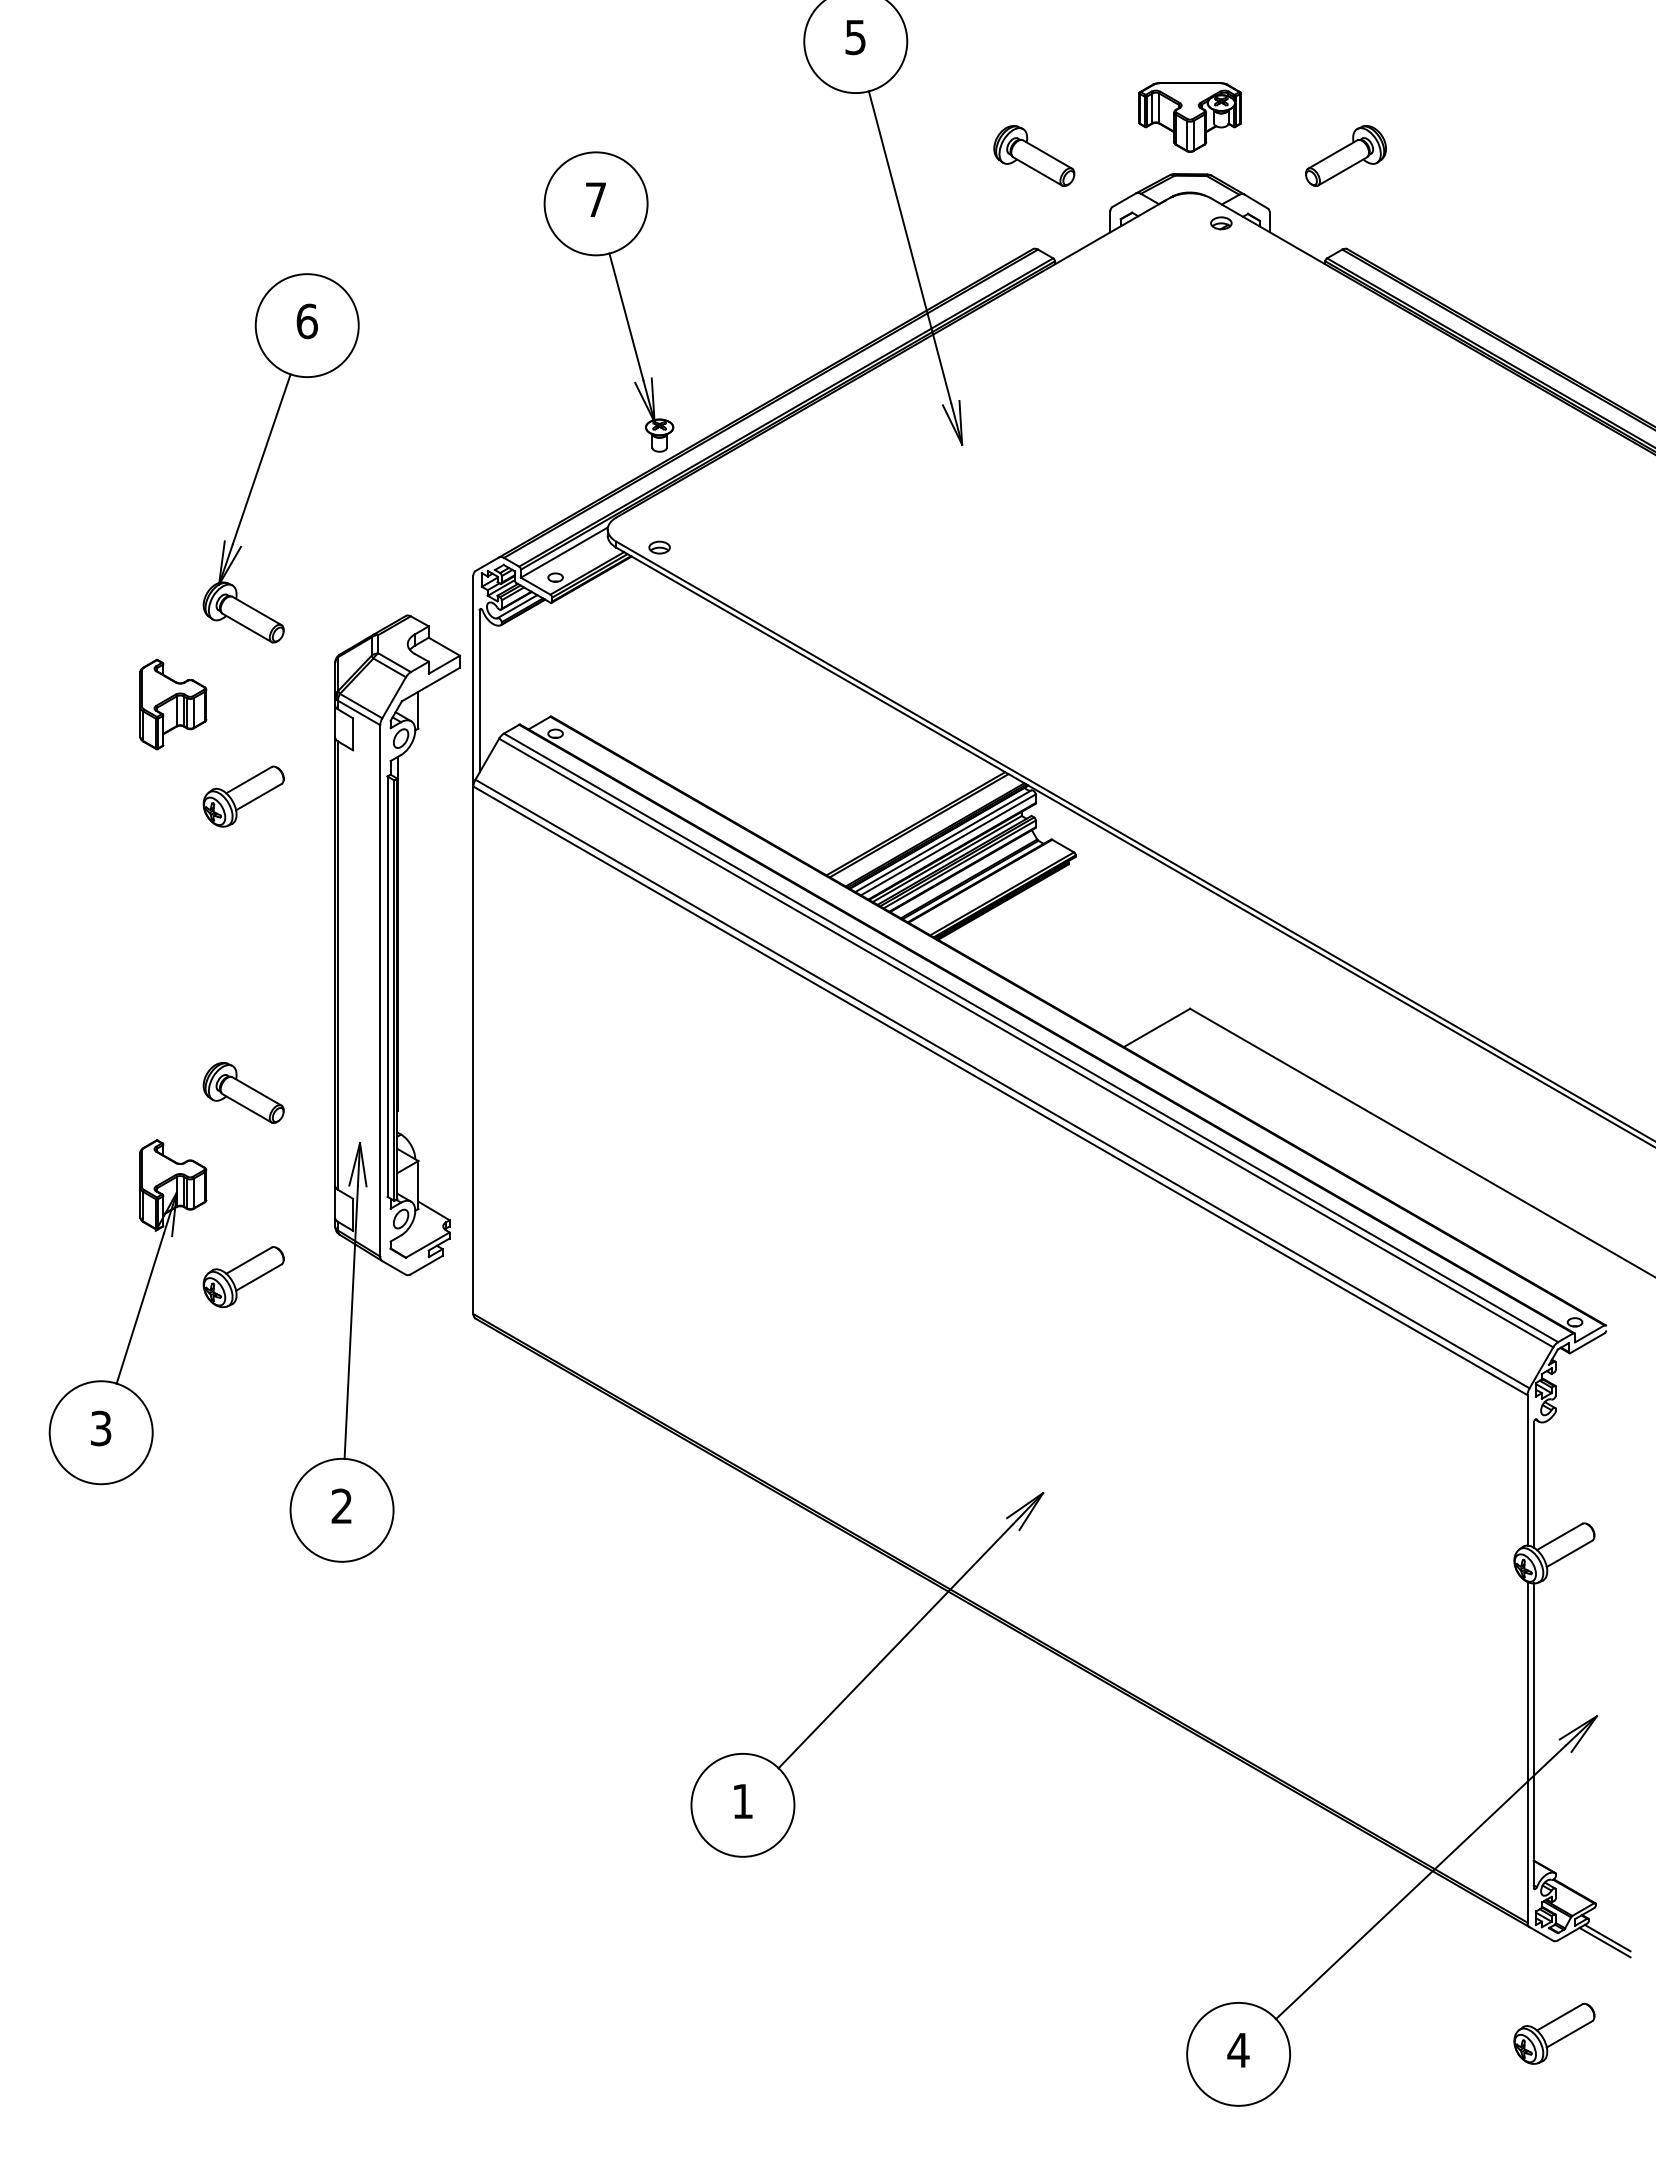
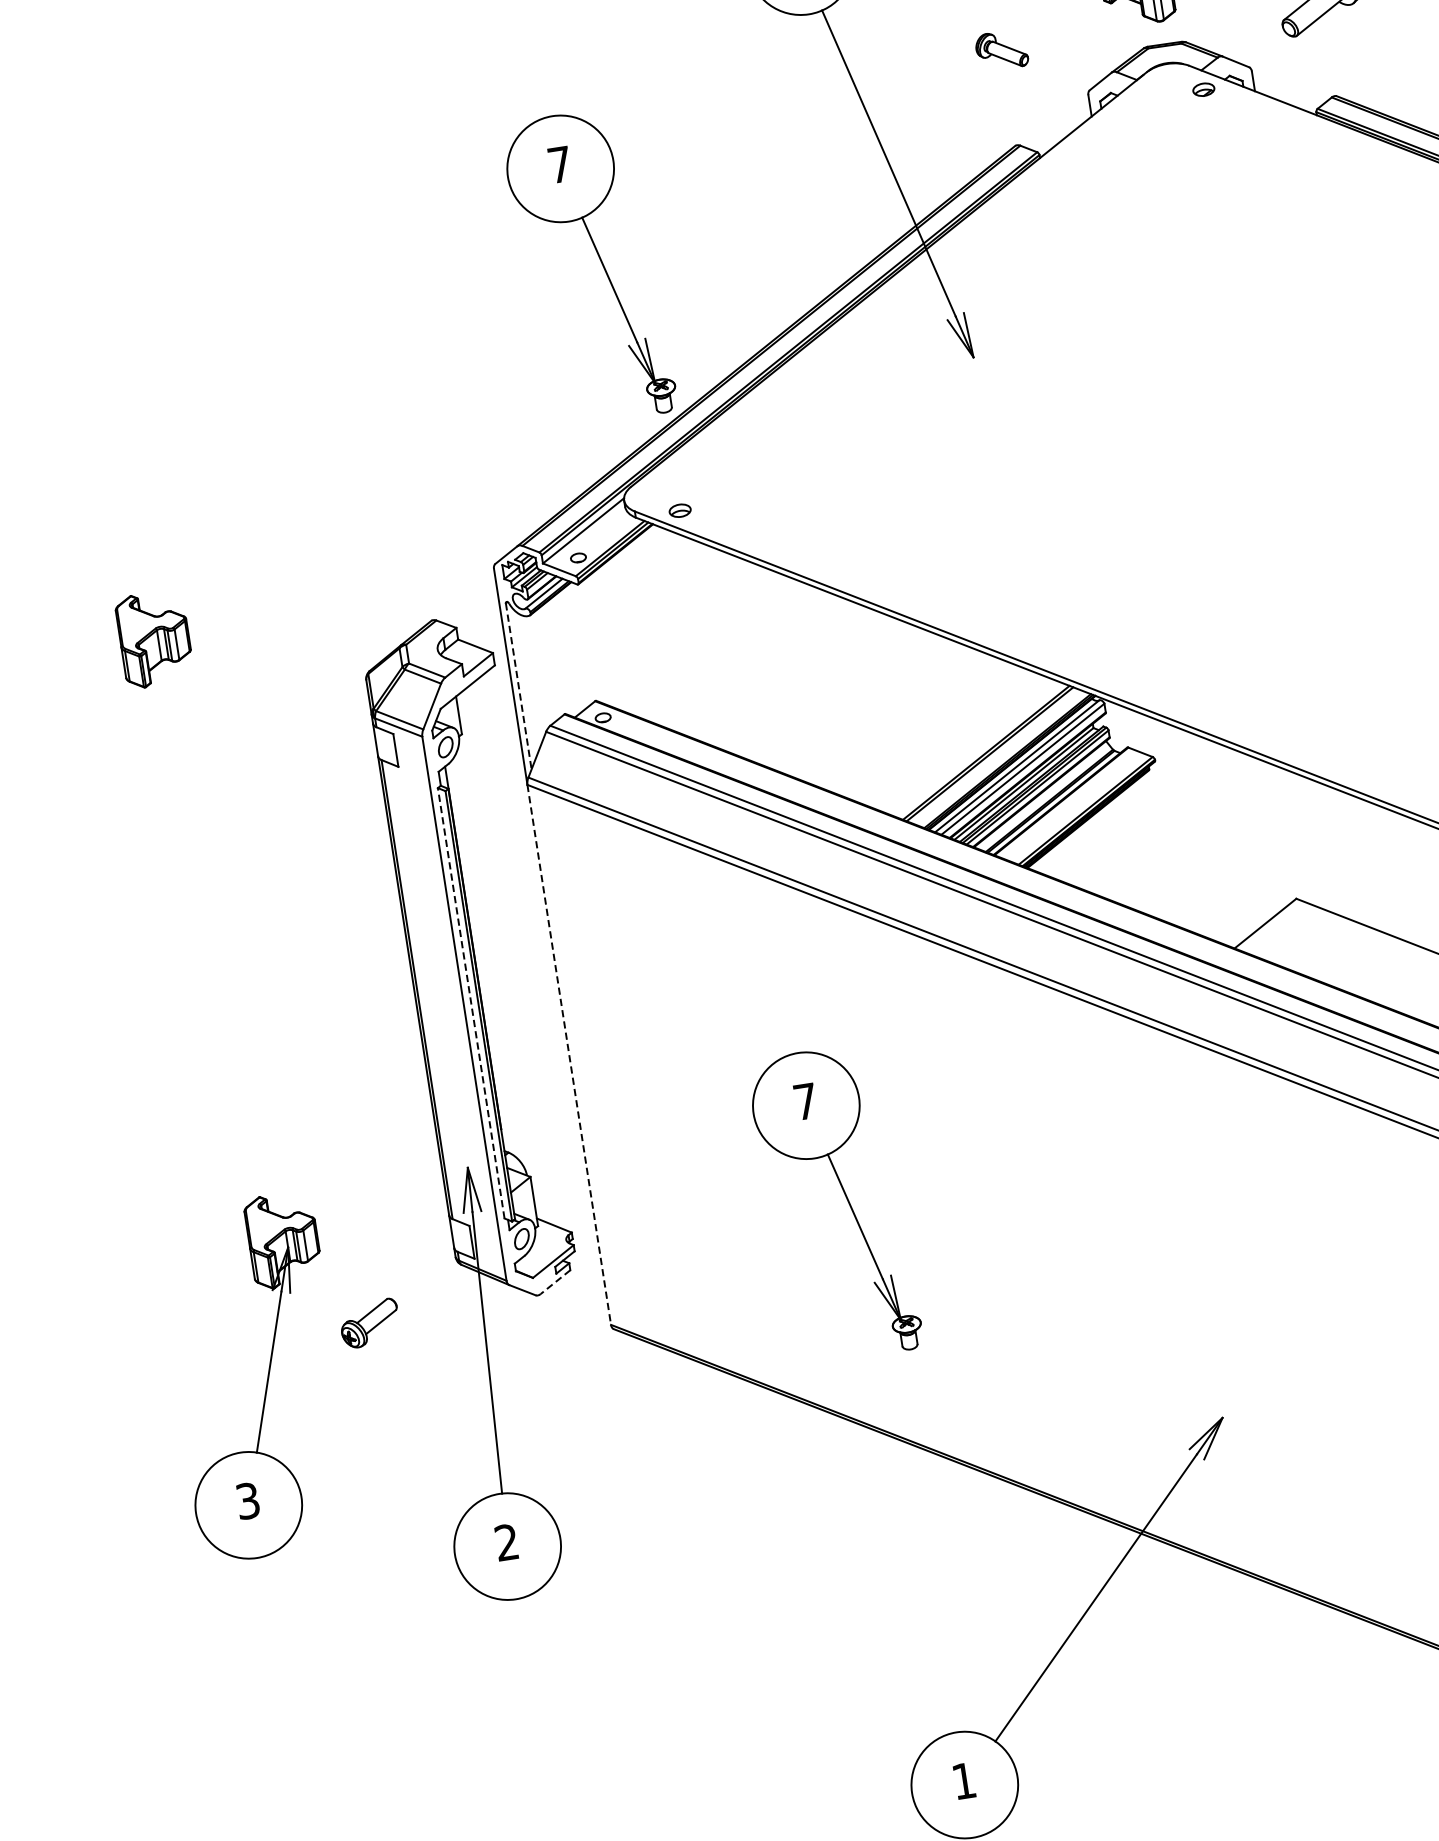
part: (1034, 155) -> (1001, 49), size x0.6
part: (264, 454) -> (260, 478), removed
line: (479, 691) -> (518, 686), solid -> dashed
part: (173, 704) -> (154, 639), moved
part: (243, 796) -> (293, 831), removed
line: (387, 986) -> (471, 1003), solid -> dashed
line: (473, 1050) -> (569, 1055), solid -> dashed
part: (243, 1092) -> (340, 1134), removed
part: (716, 1229) -> (846, 1199), added
line: (426, 1265) -> (555, 1282), solid -> dashed
part: (243, 1277) -> (369, 1323), size x0.7

